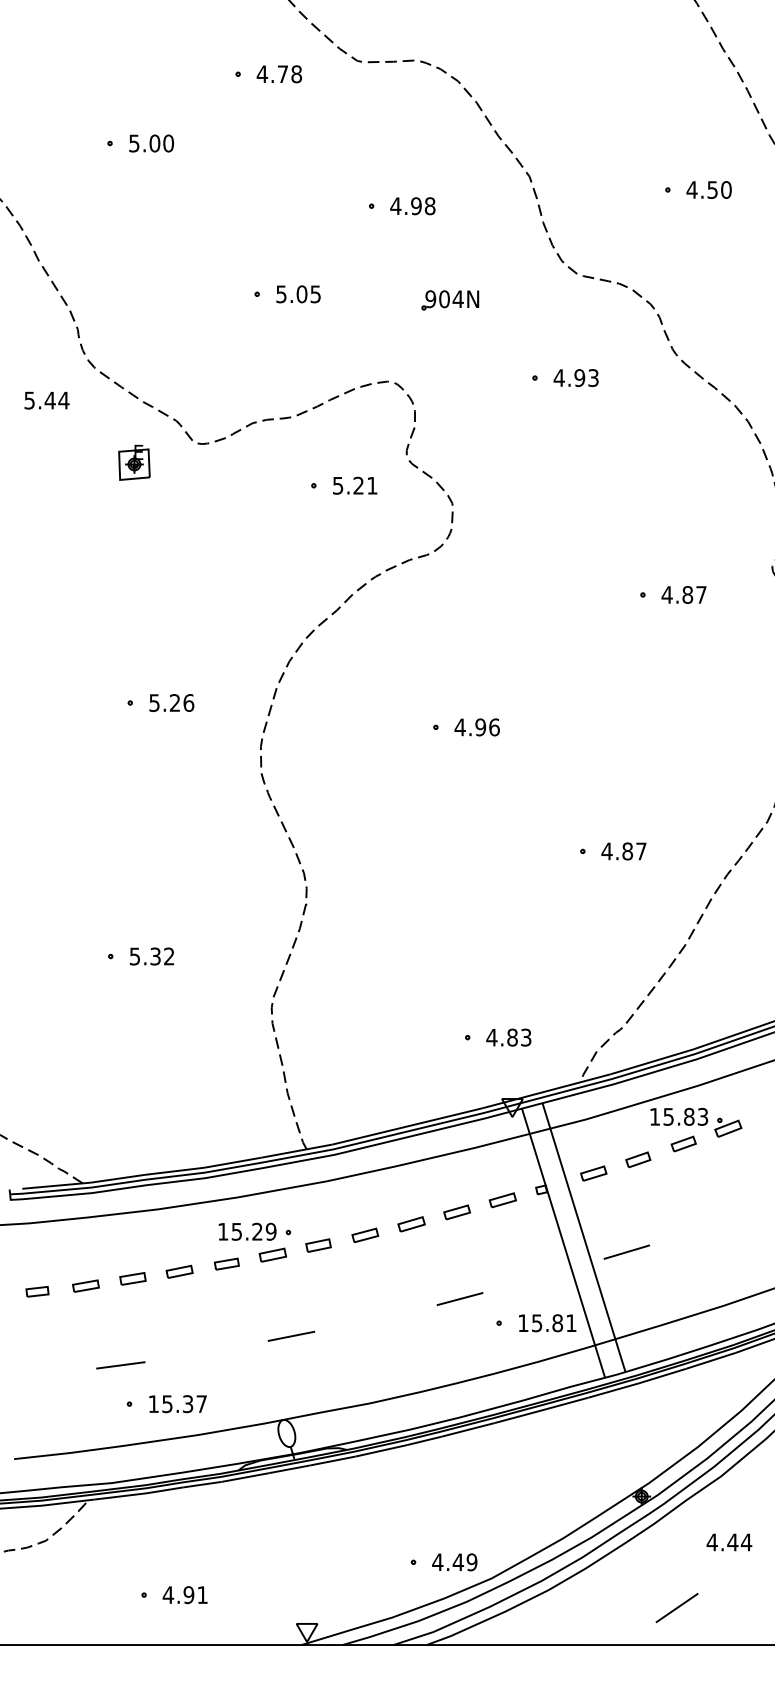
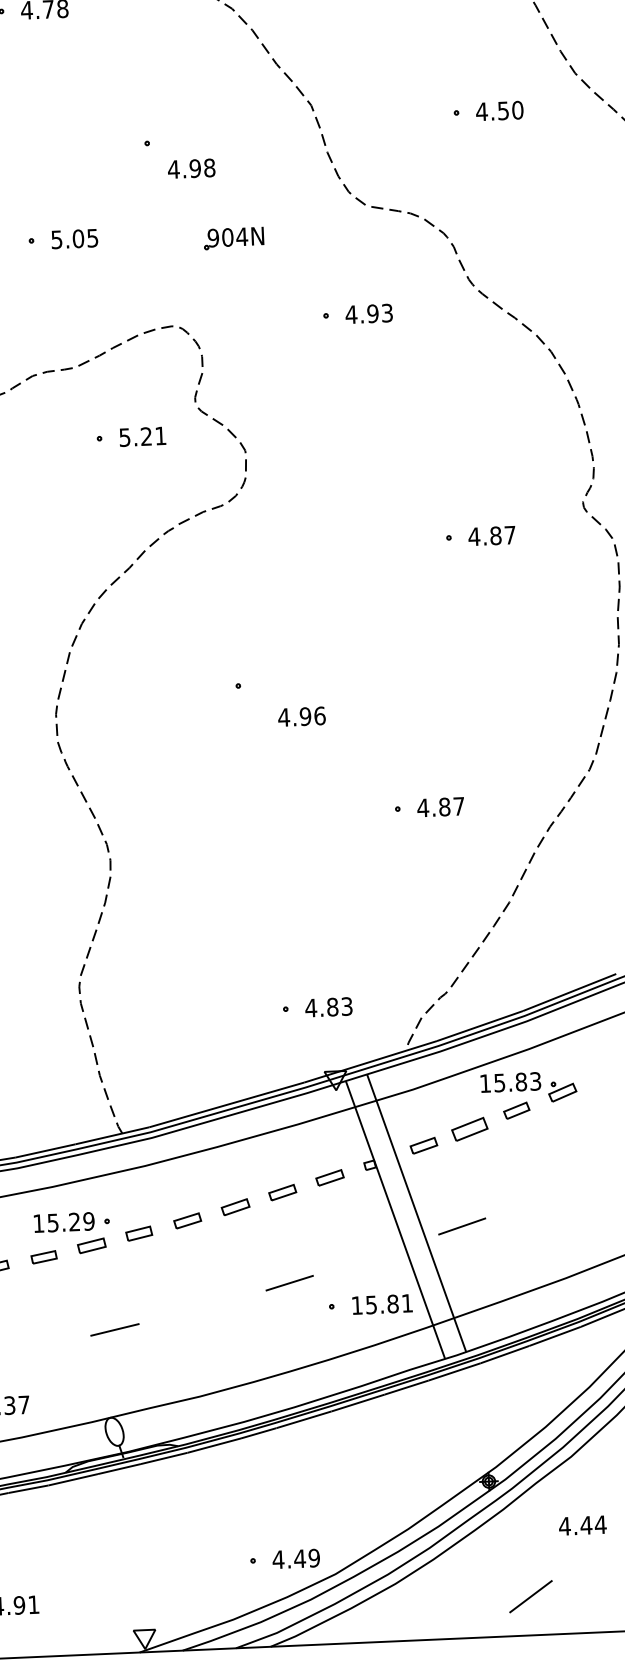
text: (412, 206) -> (191, 169), moved
text: (476, 727) -> (301, 716), moved
part: (638, 1159) -> (470, 1128), size x1.4

